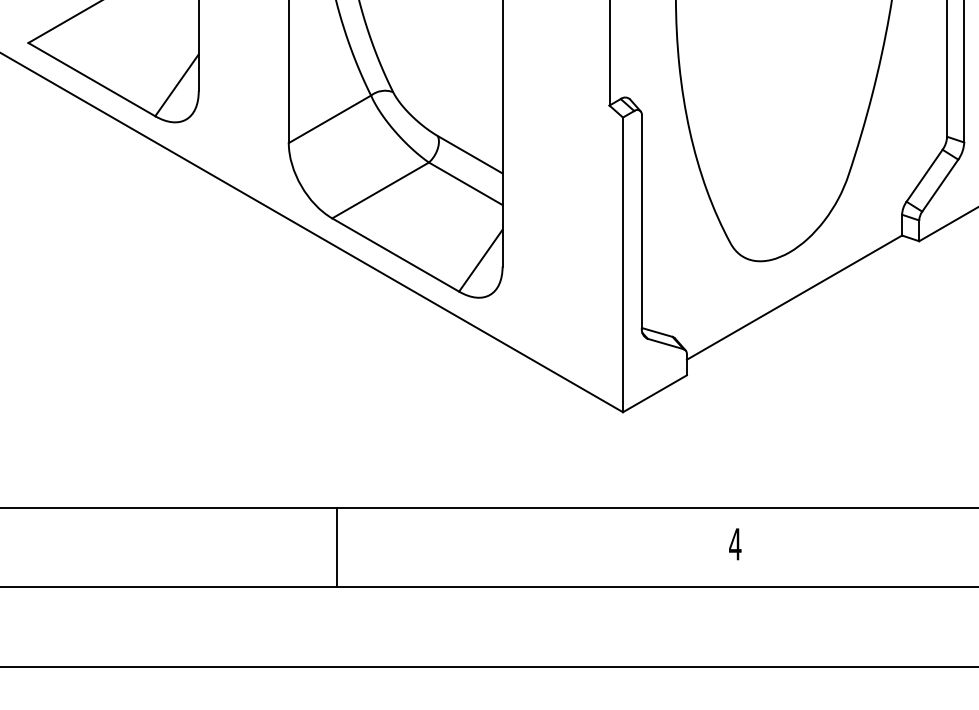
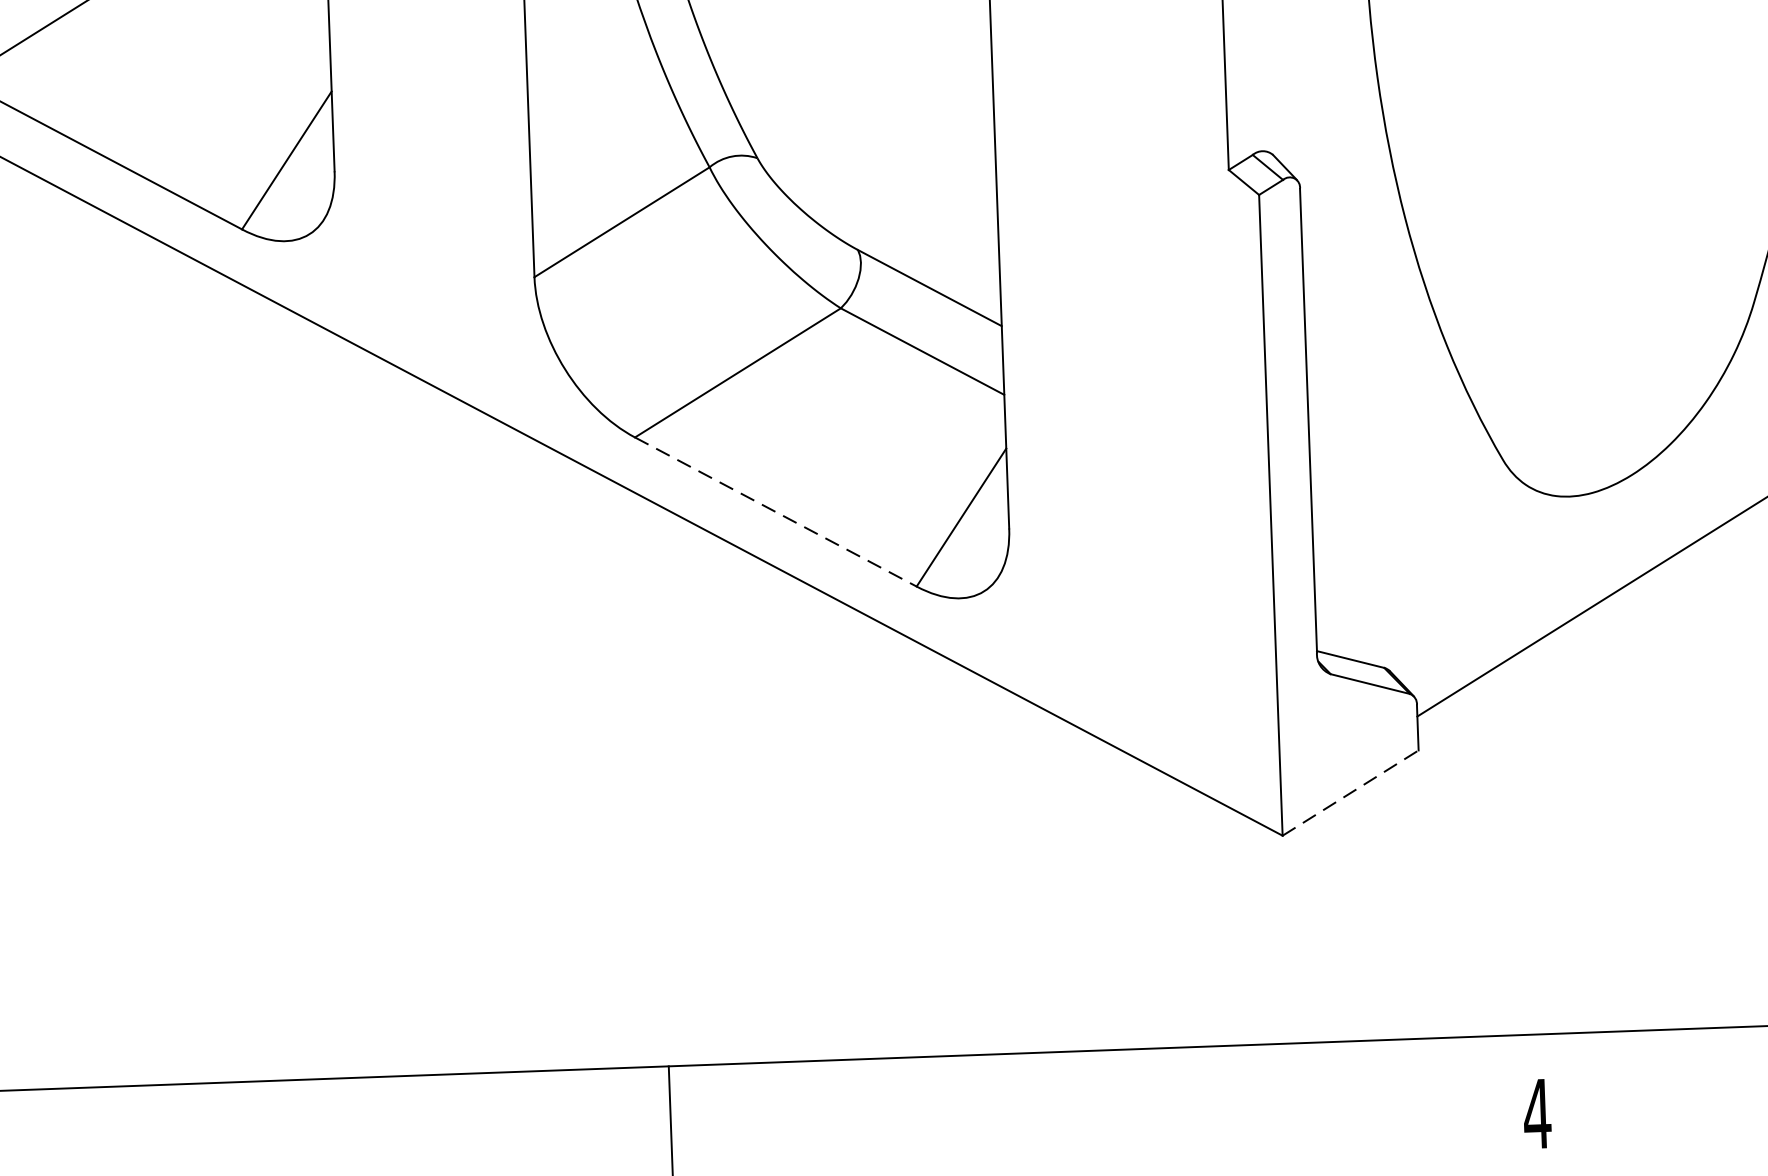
line: (396, 255) -> (777, 512), solid -> dashed
line: (654, 393) -> (1349, 792), solid -> dashed

